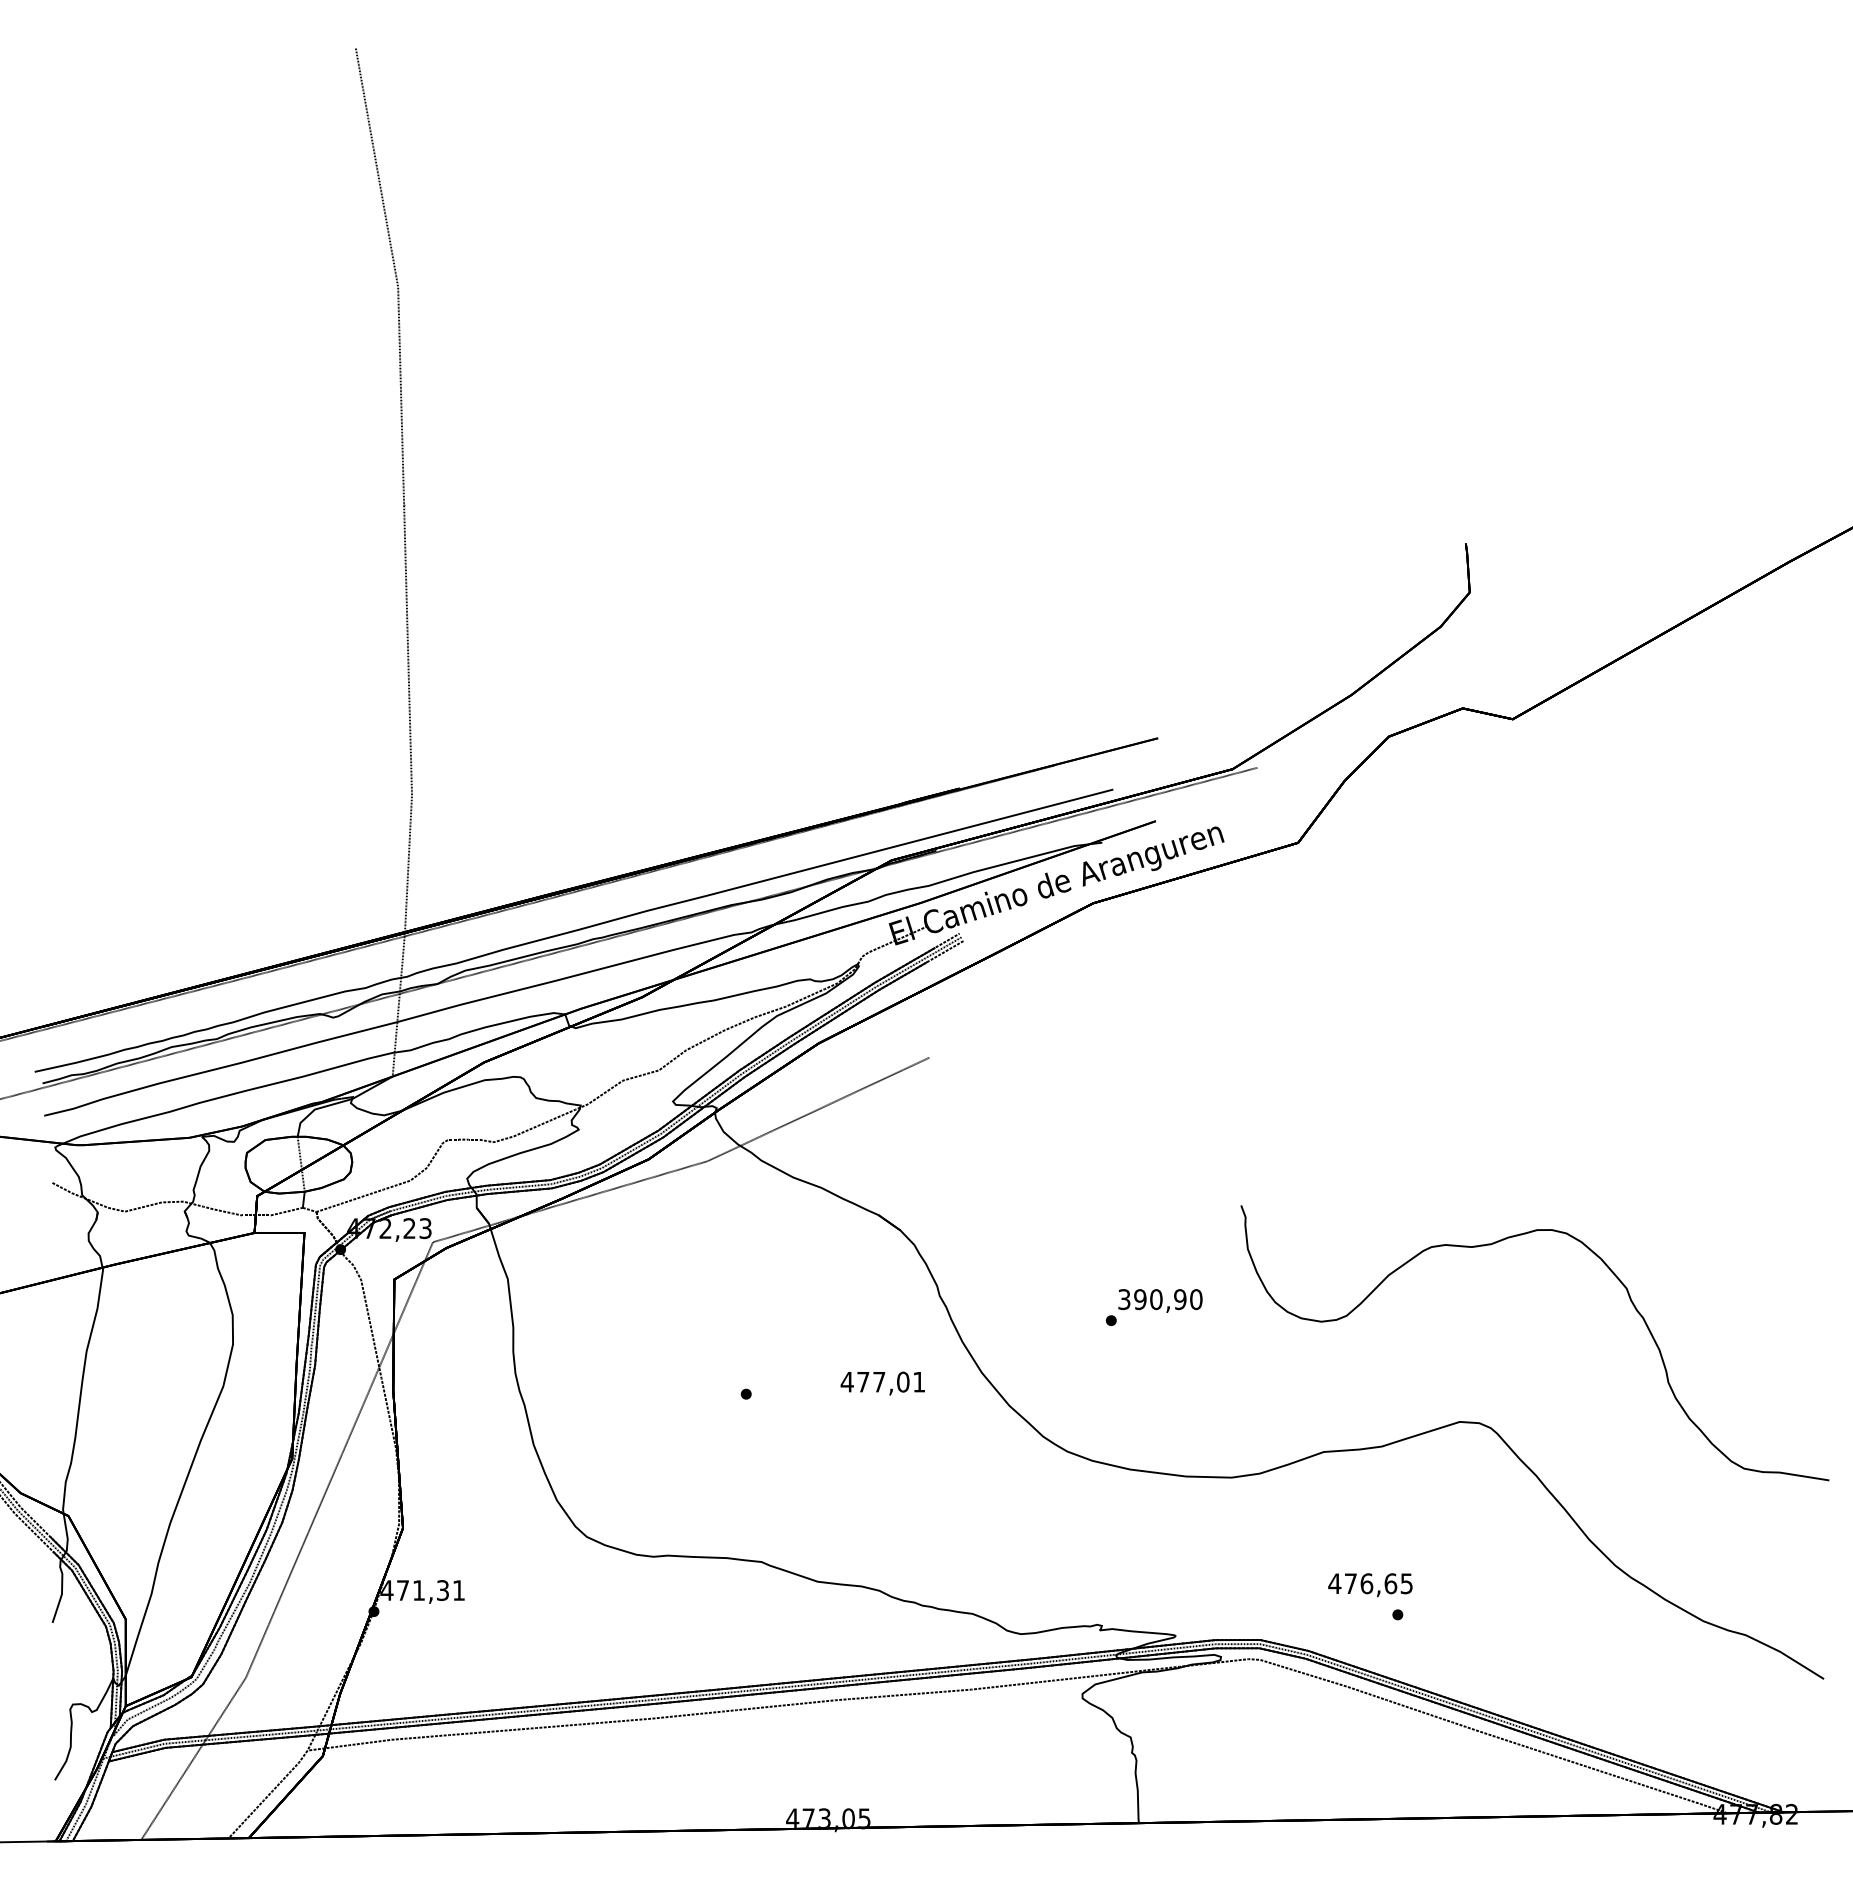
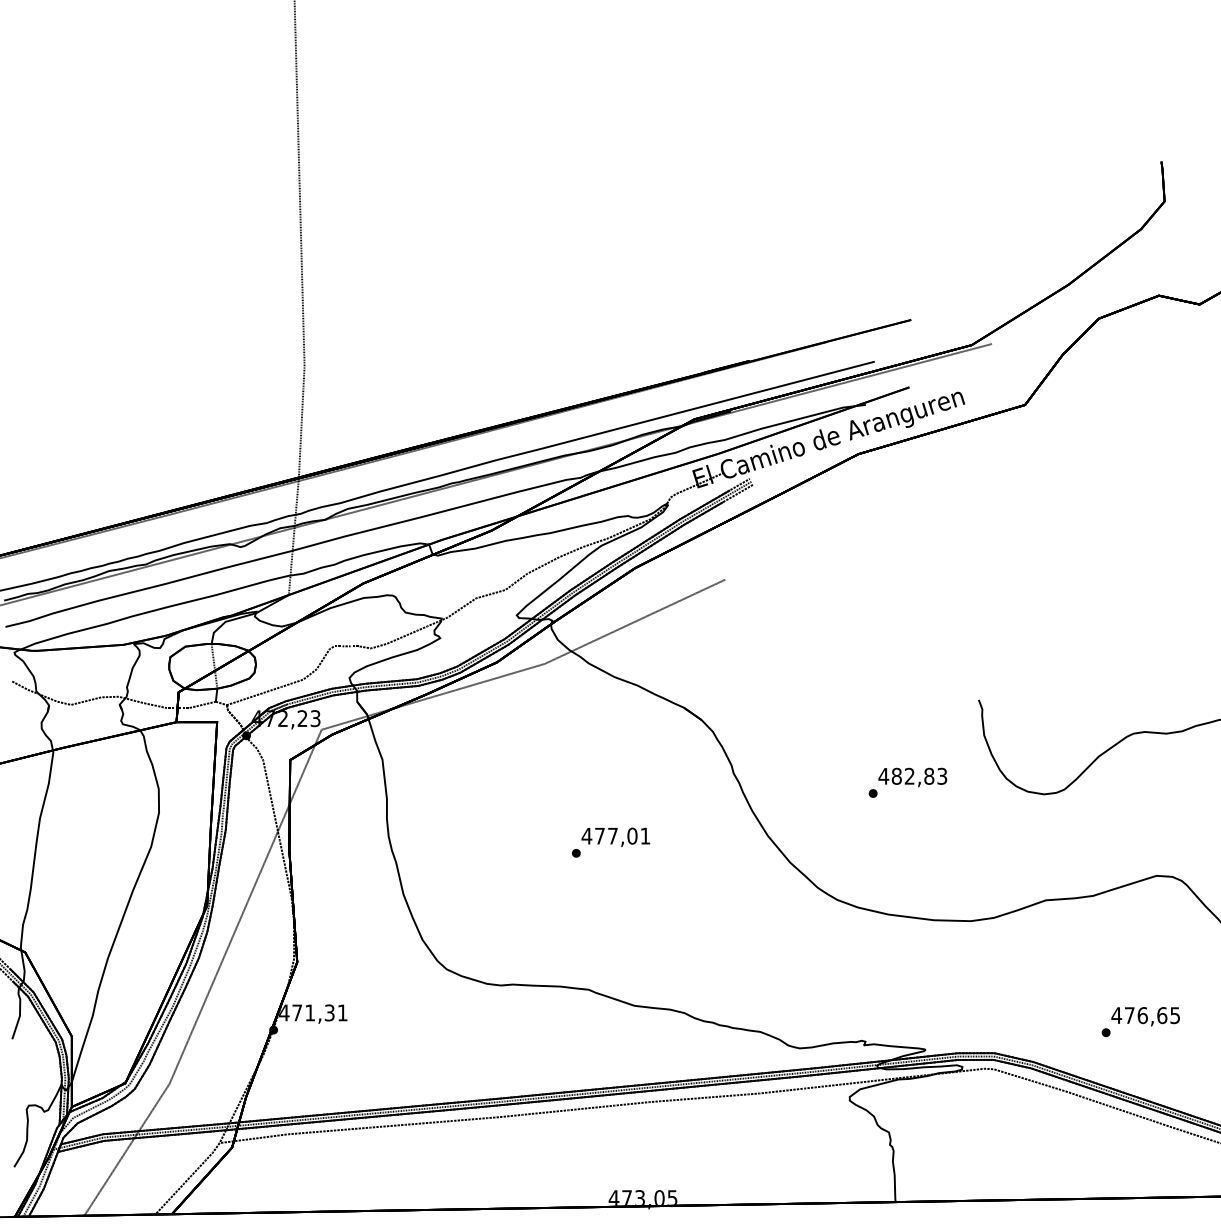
text: (1159, 1299) -> (912, 776), 390,90 -> 482,83
text: (882, 1383) -> (615, 837), moved
text: (1370, 1585) -> (1145, 1016), moved

